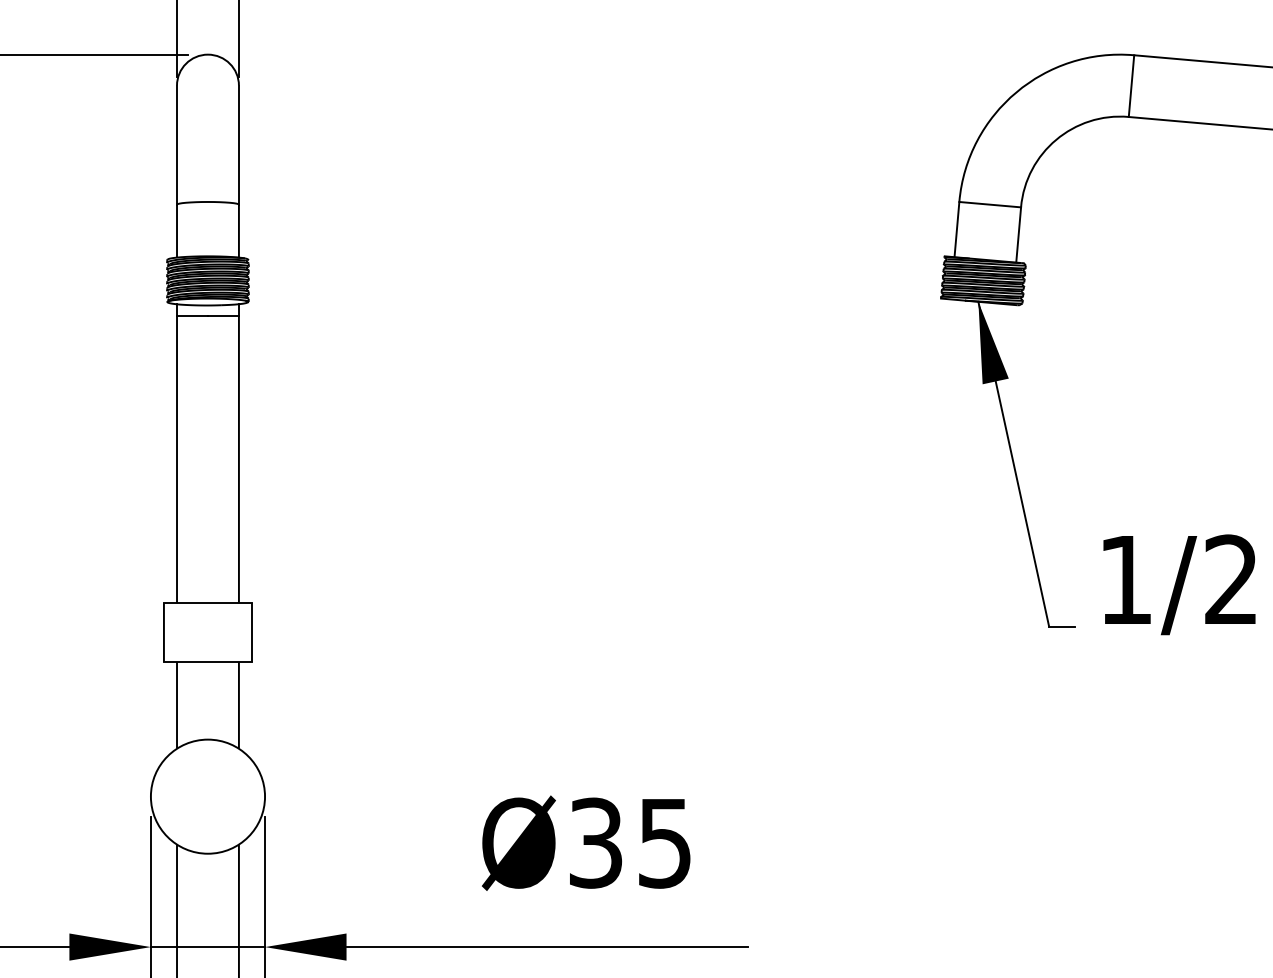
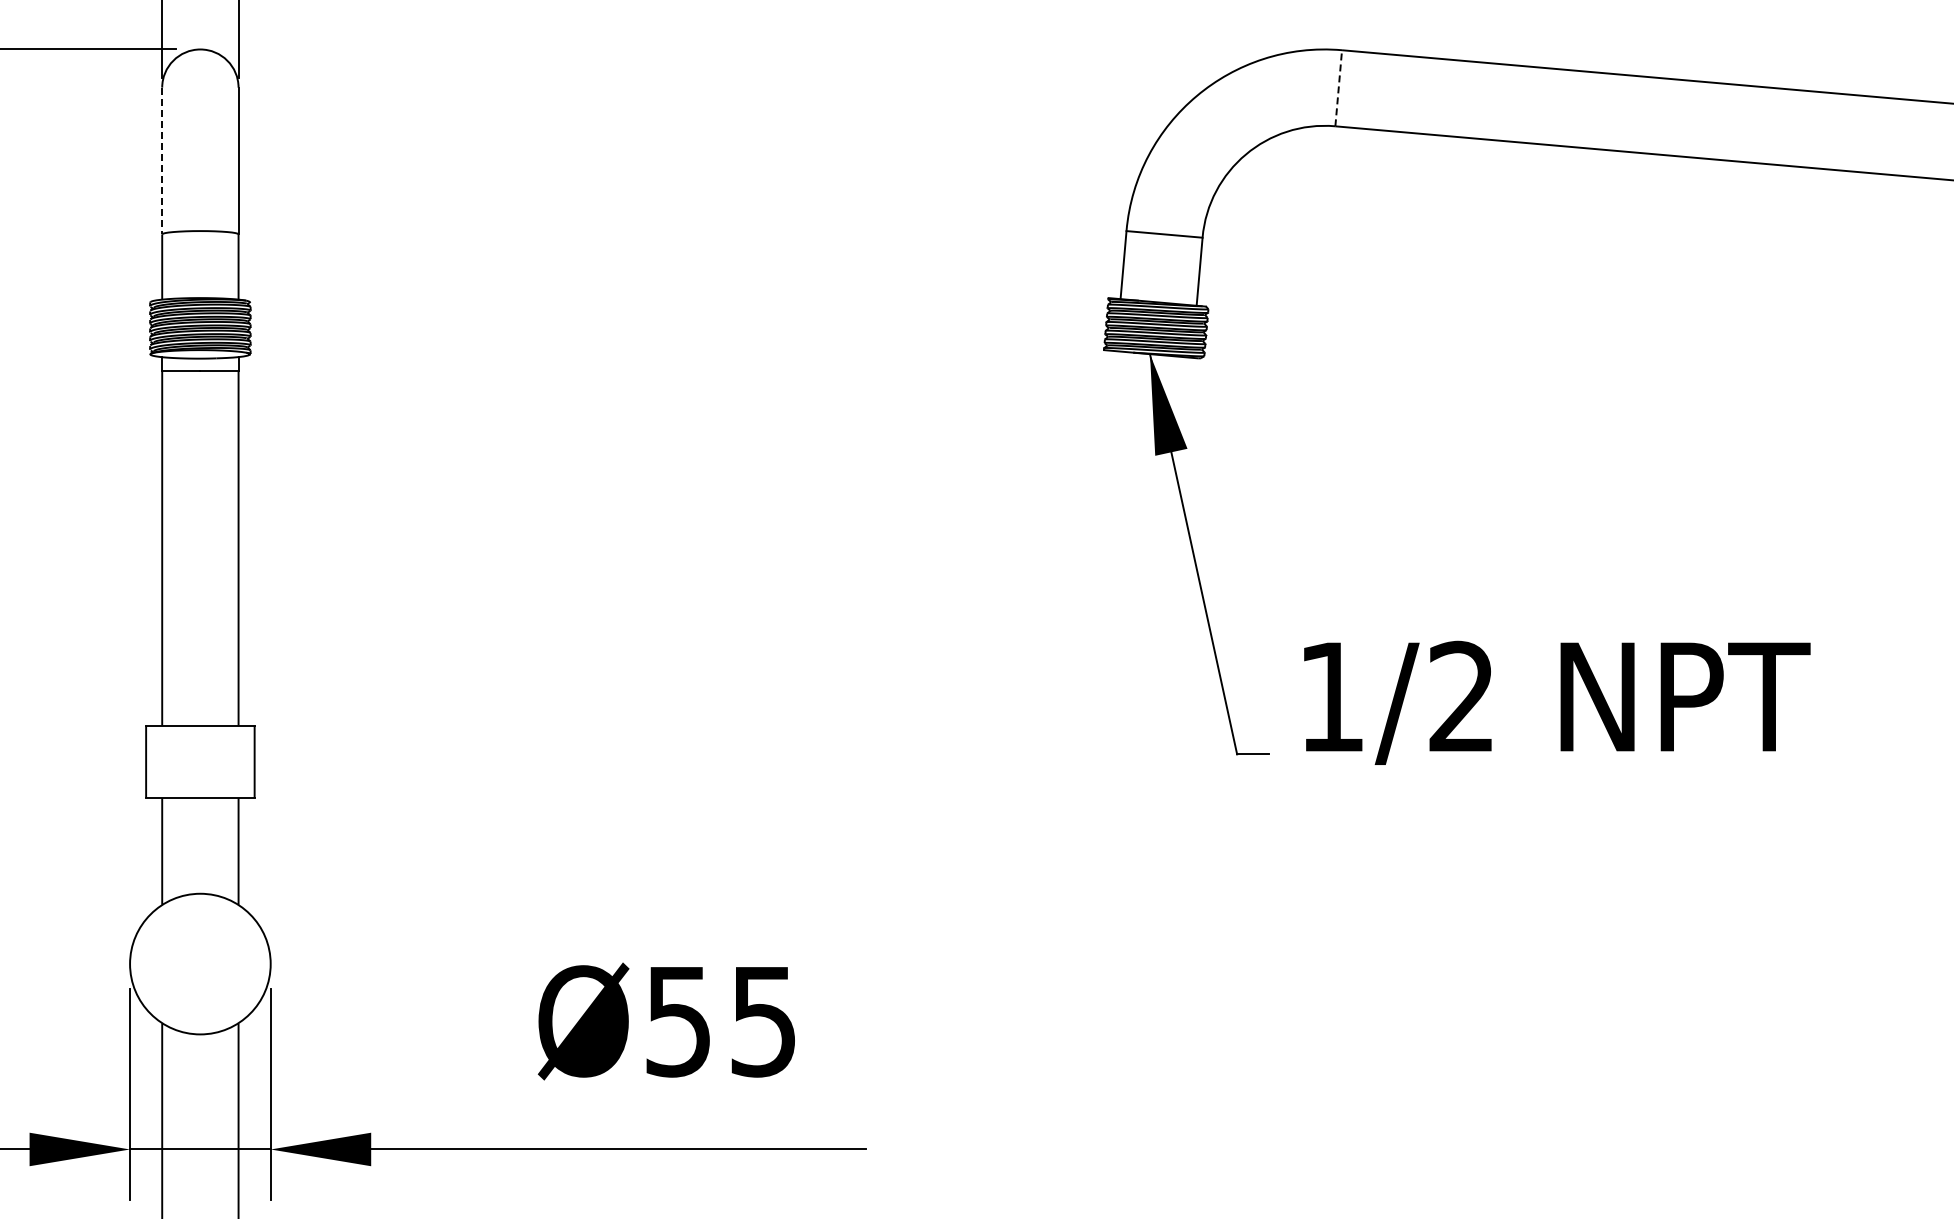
line: (1131, 85) -> (1338, 87), solid -> dashed
line: (177, 145) -> (162, 161), solid -> dashed
text: (595, 843) -> (678, 1021), Ø35 -> Ø55

